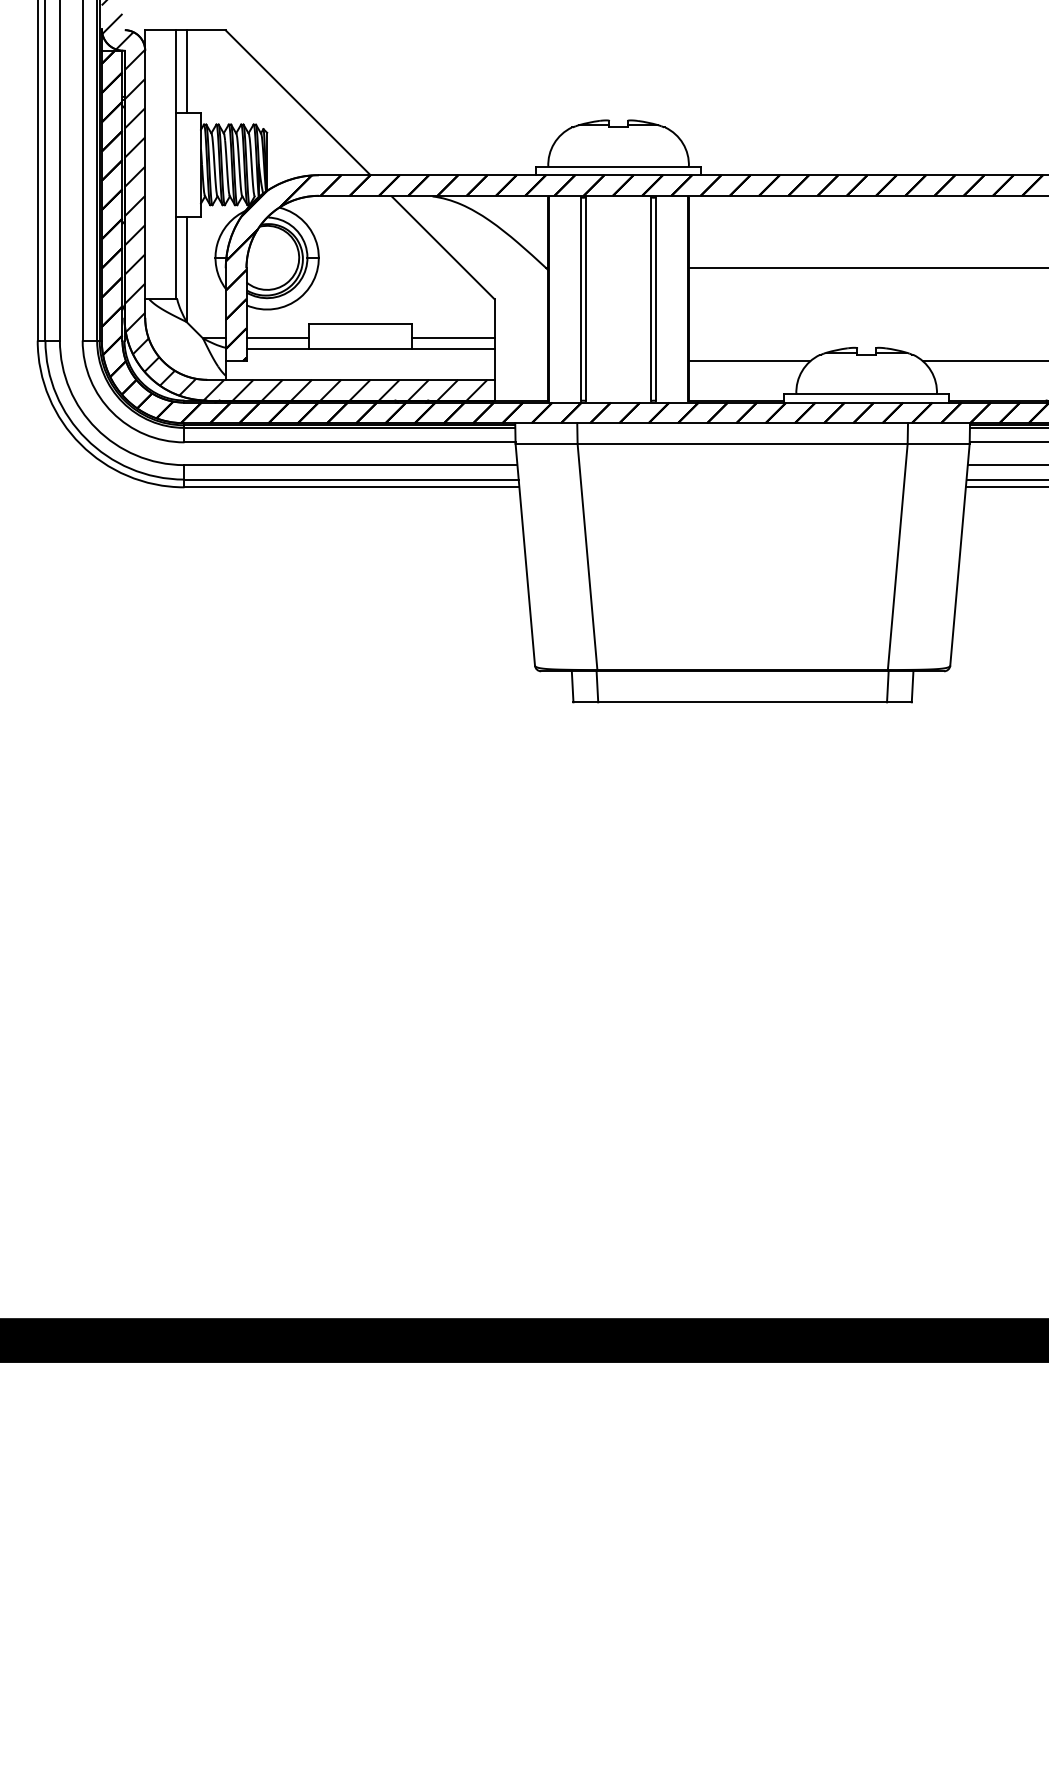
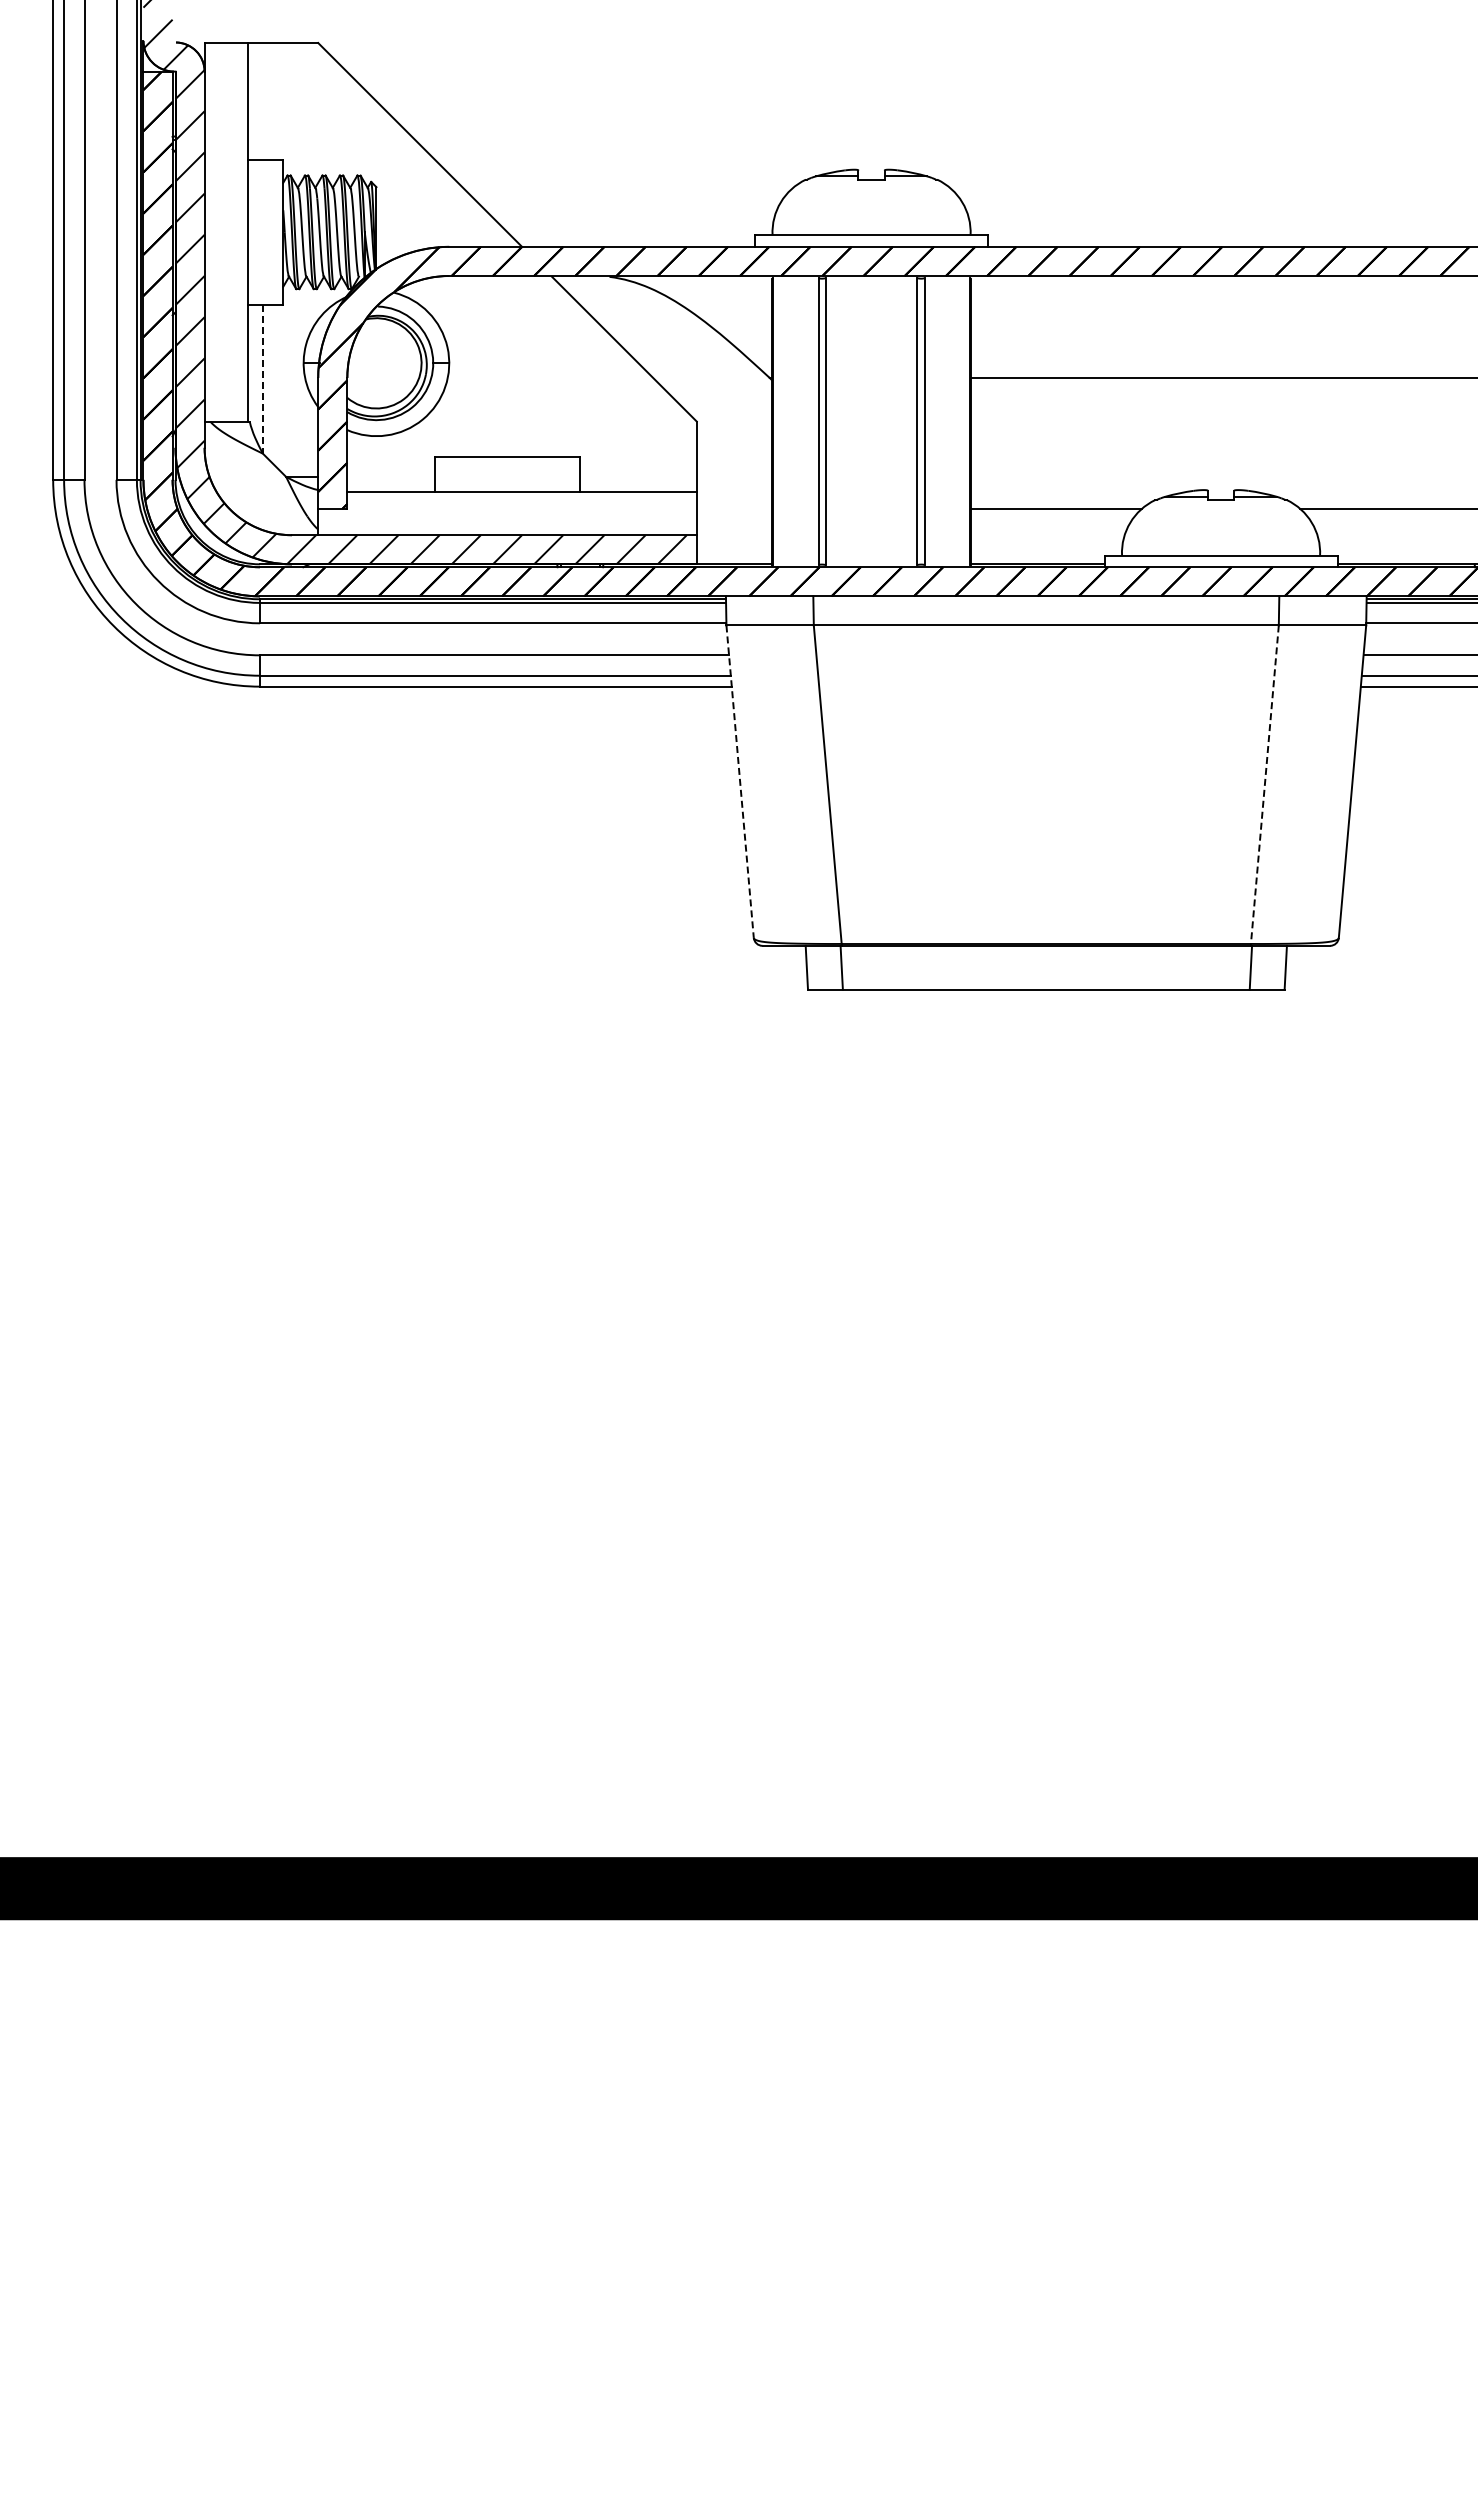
line: (186, 72) -> (262, 101), removed
line: (186, 269) -> (262, 379), solid -> dashed
line: (277, 338) -> (390, 476), removed
line: (453, 338) -> (638, 476), removed
line: (525, 554) -> (740, 781), solid -> dashed
line: (897, 556) -> (1264, 784), solid -> dashed

